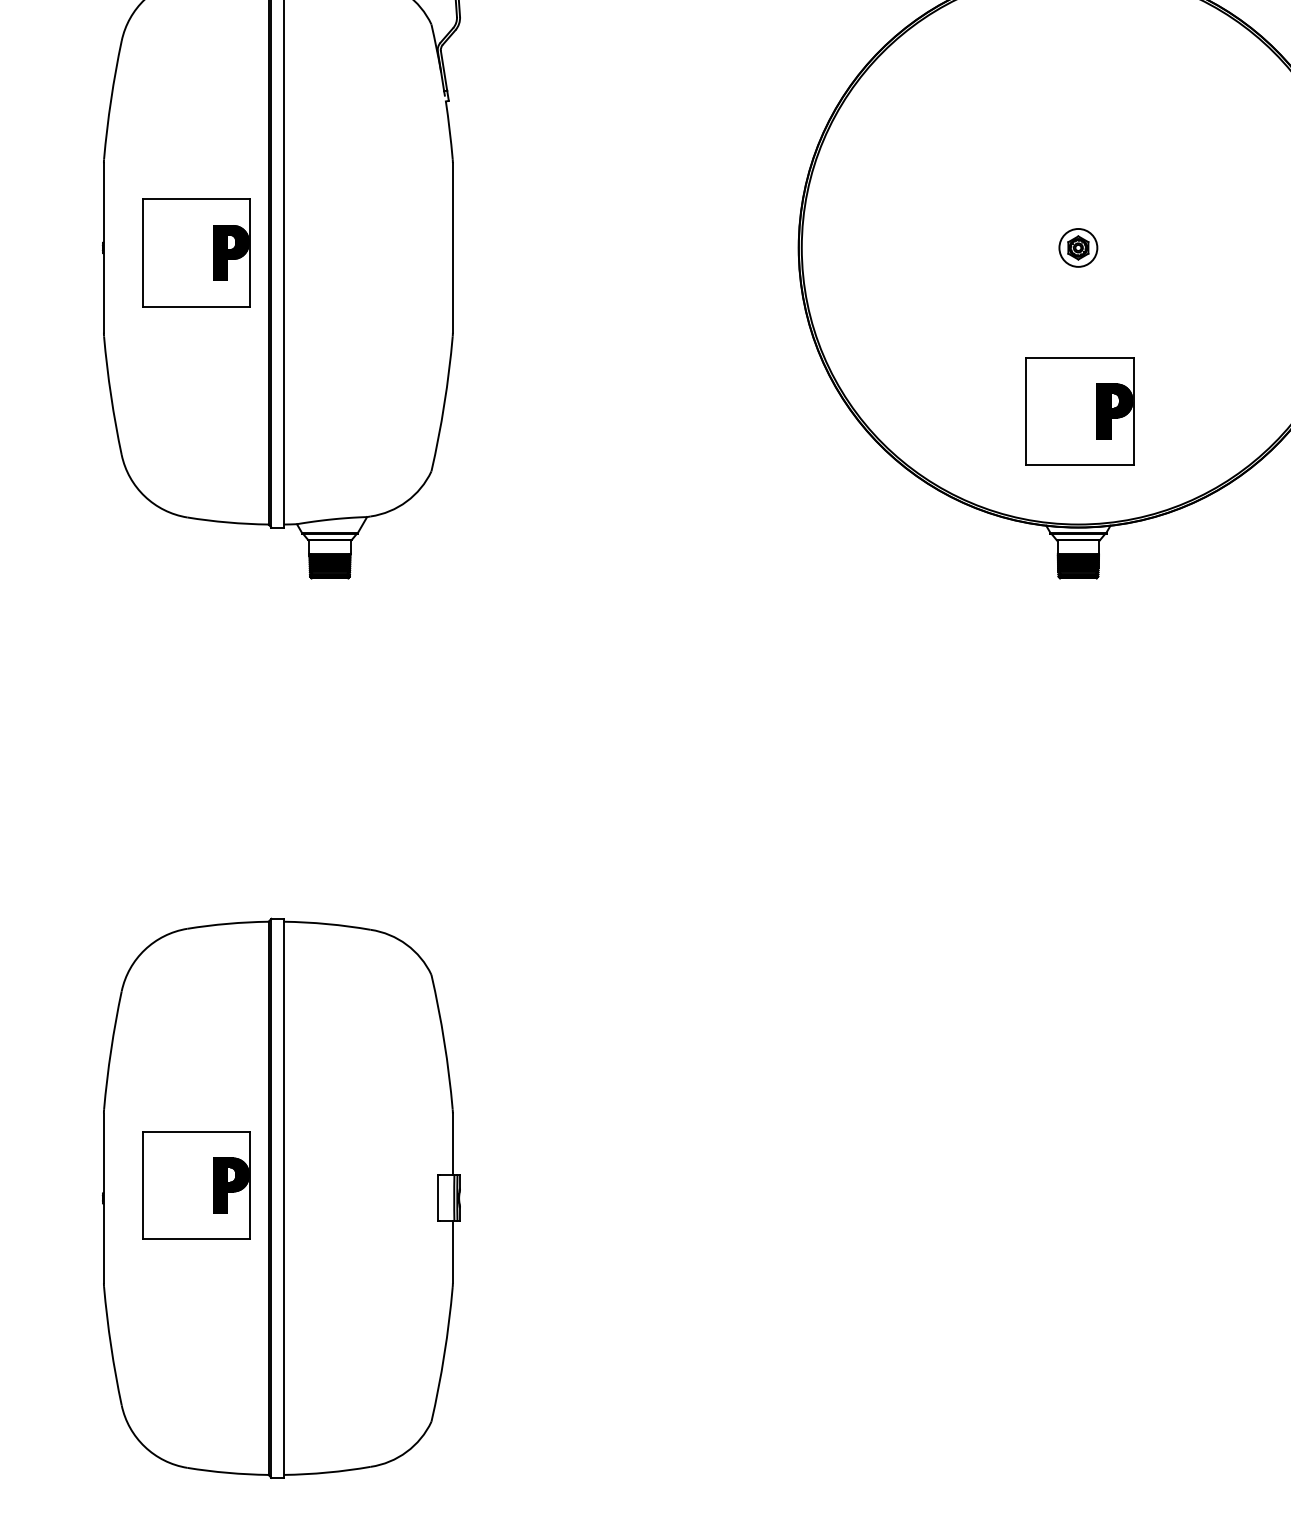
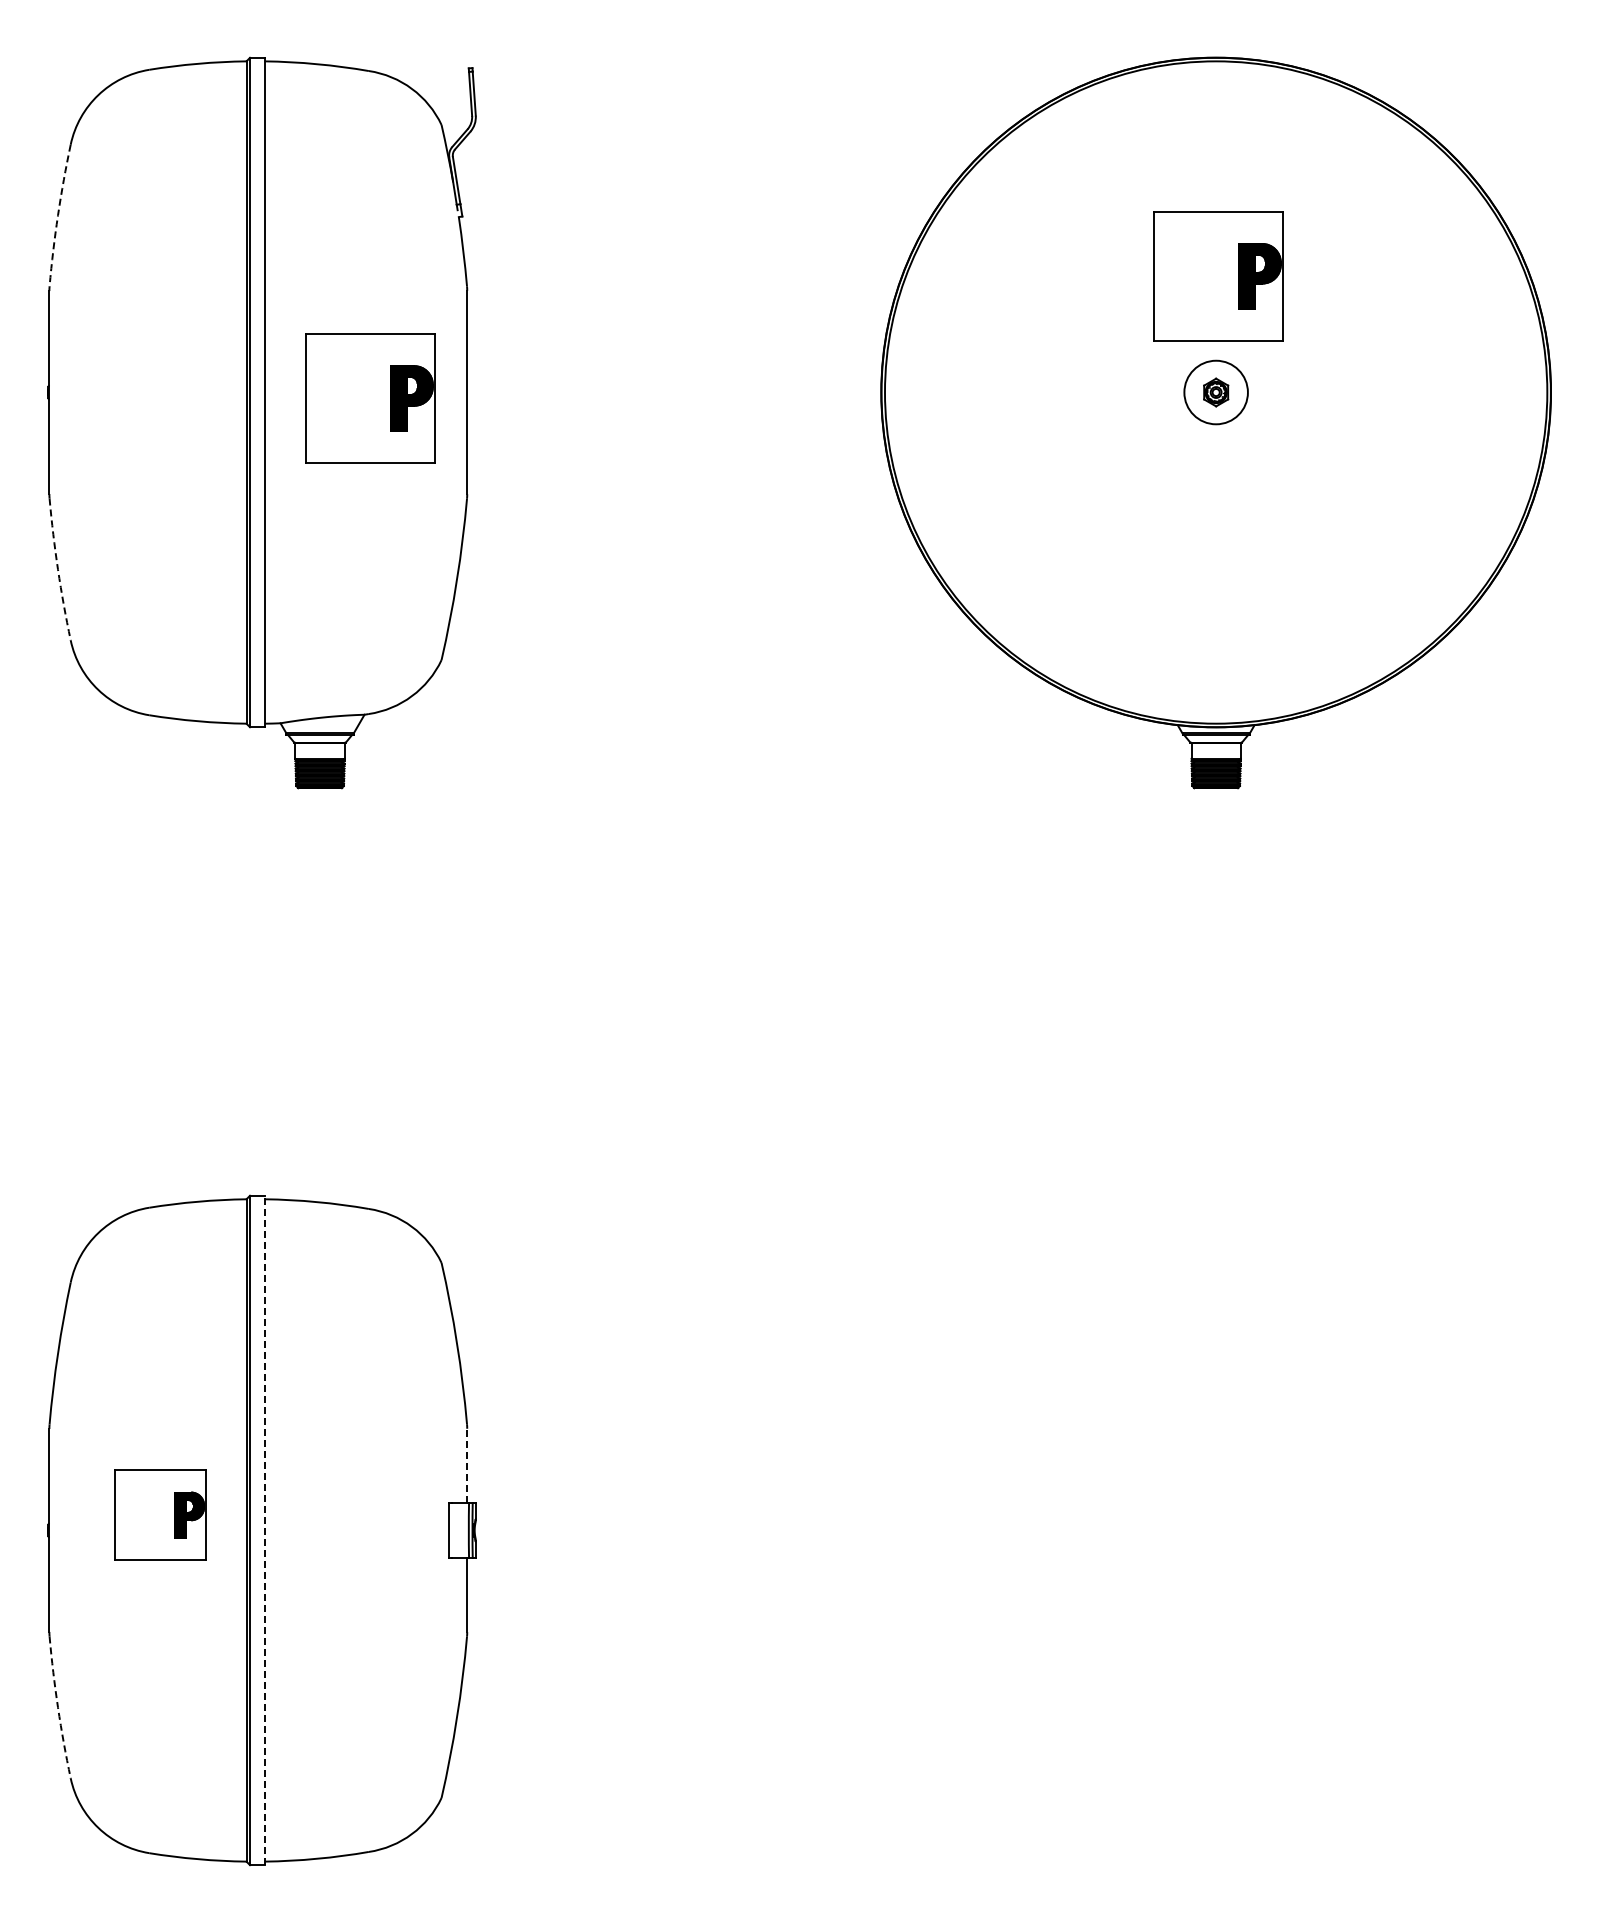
arc: (111, 100) -> (58, 215), solid -> dashed
circle: (1077, 247) -> (1215, 392), size x1.4
part: (196, 252) -> (370, 398), moved
arc: (111, 395) -> (58, 569), solid -> dashed
part: (1080, 411) -> (1218, 276), moved
line: (453, 1144) -> (467, 1465), solid -> dashed
part: (196, 1185) -> (160, 1515), size x0.7
line: (283, 1198) -> (264, 1530), solid -> dashed
arc: (111, 1346) -> (58, 1707), solid -> dashed

